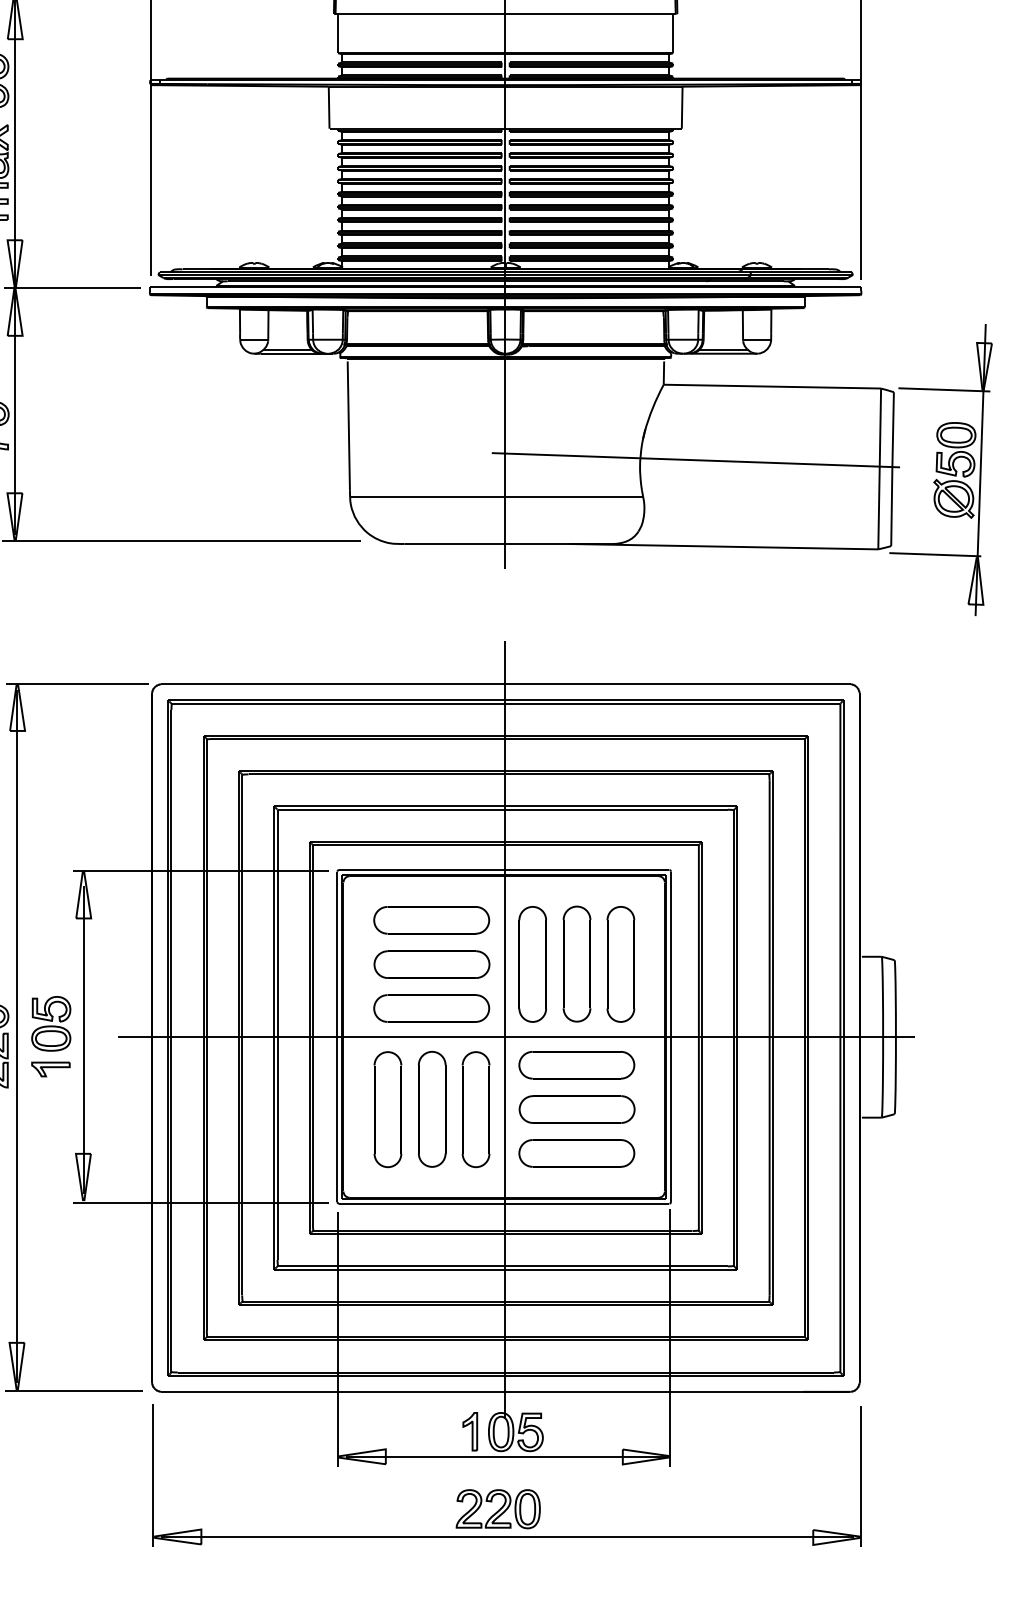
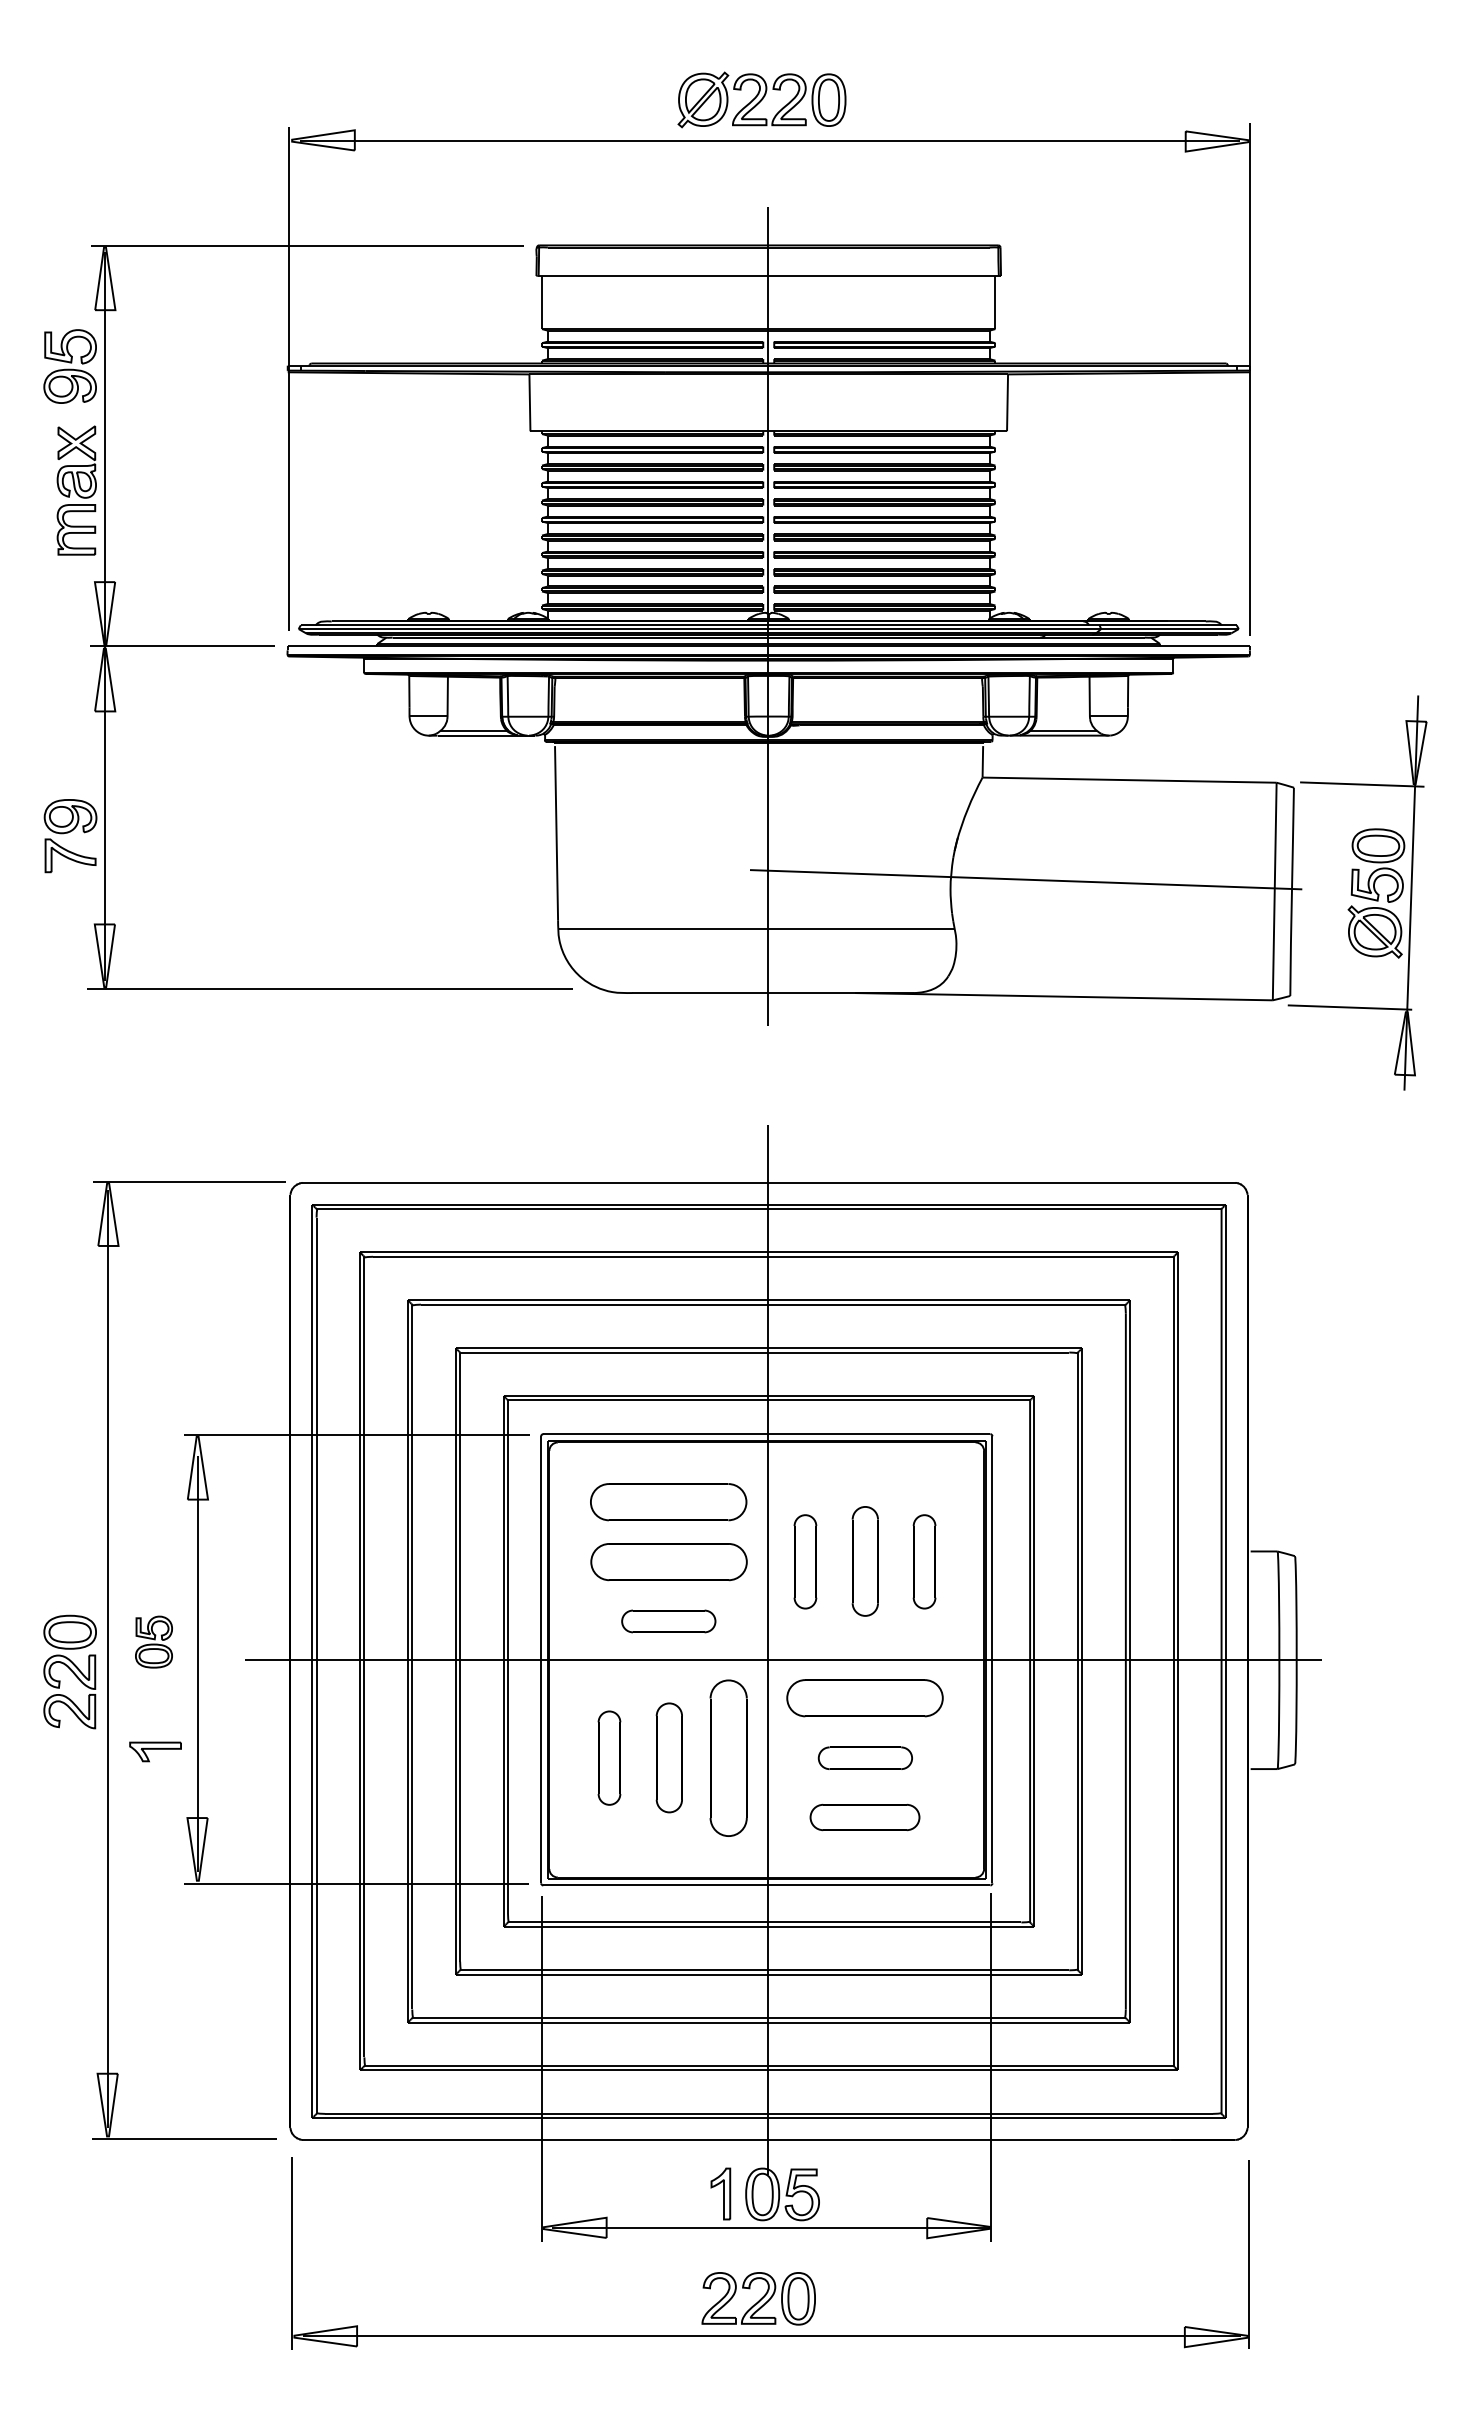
part: (532, 964) -> (805, 1561), size x0.6
part: (577, 964) -> (865, 1561), size x0.7
part: (620, 964) -> (924, 1561), size x0.6
part: (431, 1008) -> (668, 1621), size x0.6
part: (50, 1023) -> (153, 1641), size x0.7
part: (50, 1069) -> (155, 1751), moved
part: (387, 1109) -> (609, 1757), size x0.6
part: (432, 1109) -> (669, 1757), size x0.7
part: (577, 1109) -> (865, 1758), size x0.6
part: (576, 1153) -> (864, 1817), size x0.7

